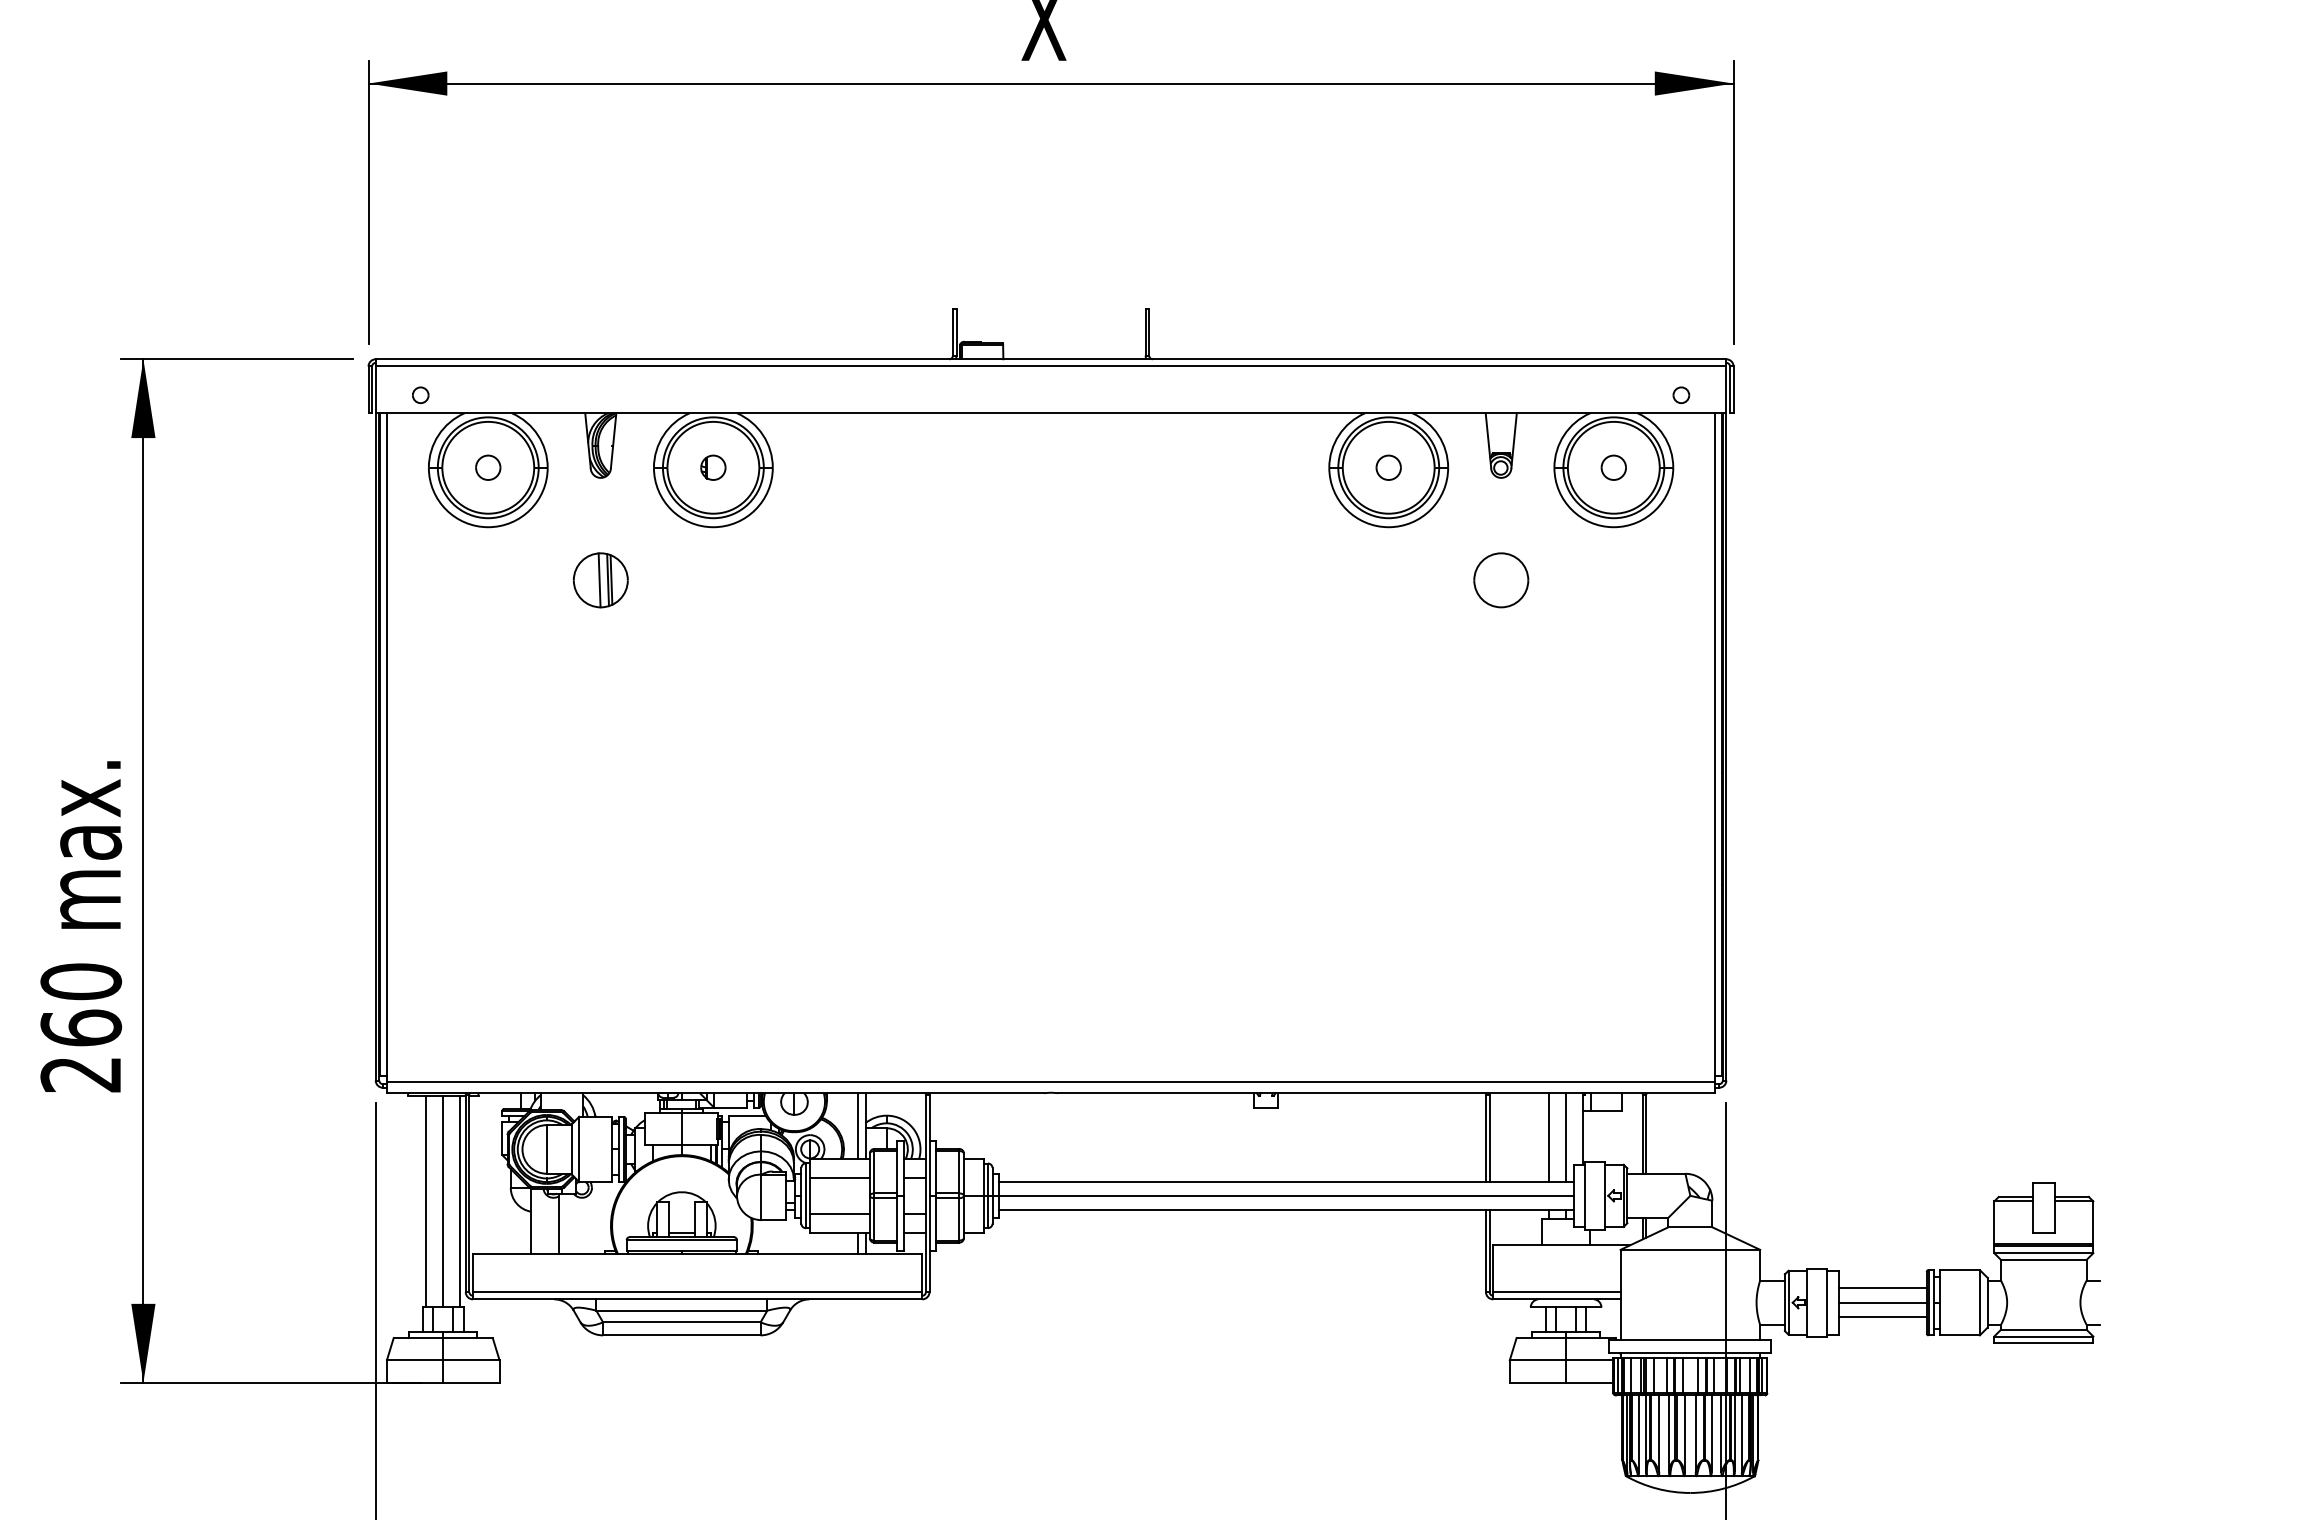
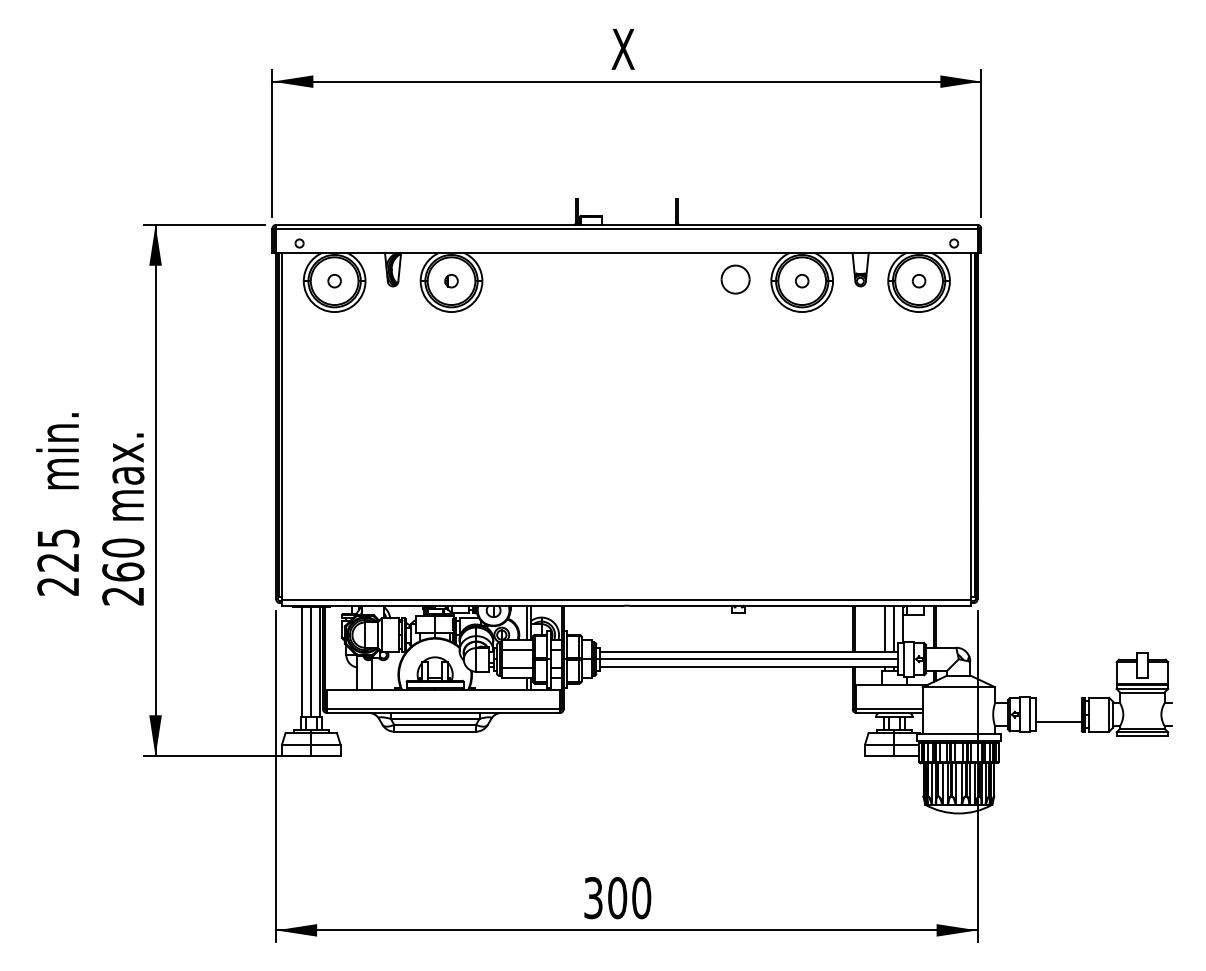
part: (599, 580) -> (392, 339), removed
part: (1500, 580) -> (735, 279), moved
line: (1882, 1288) -> (1058, 707), removed
line: (1882, 1302) -> (1058, 714), removed

